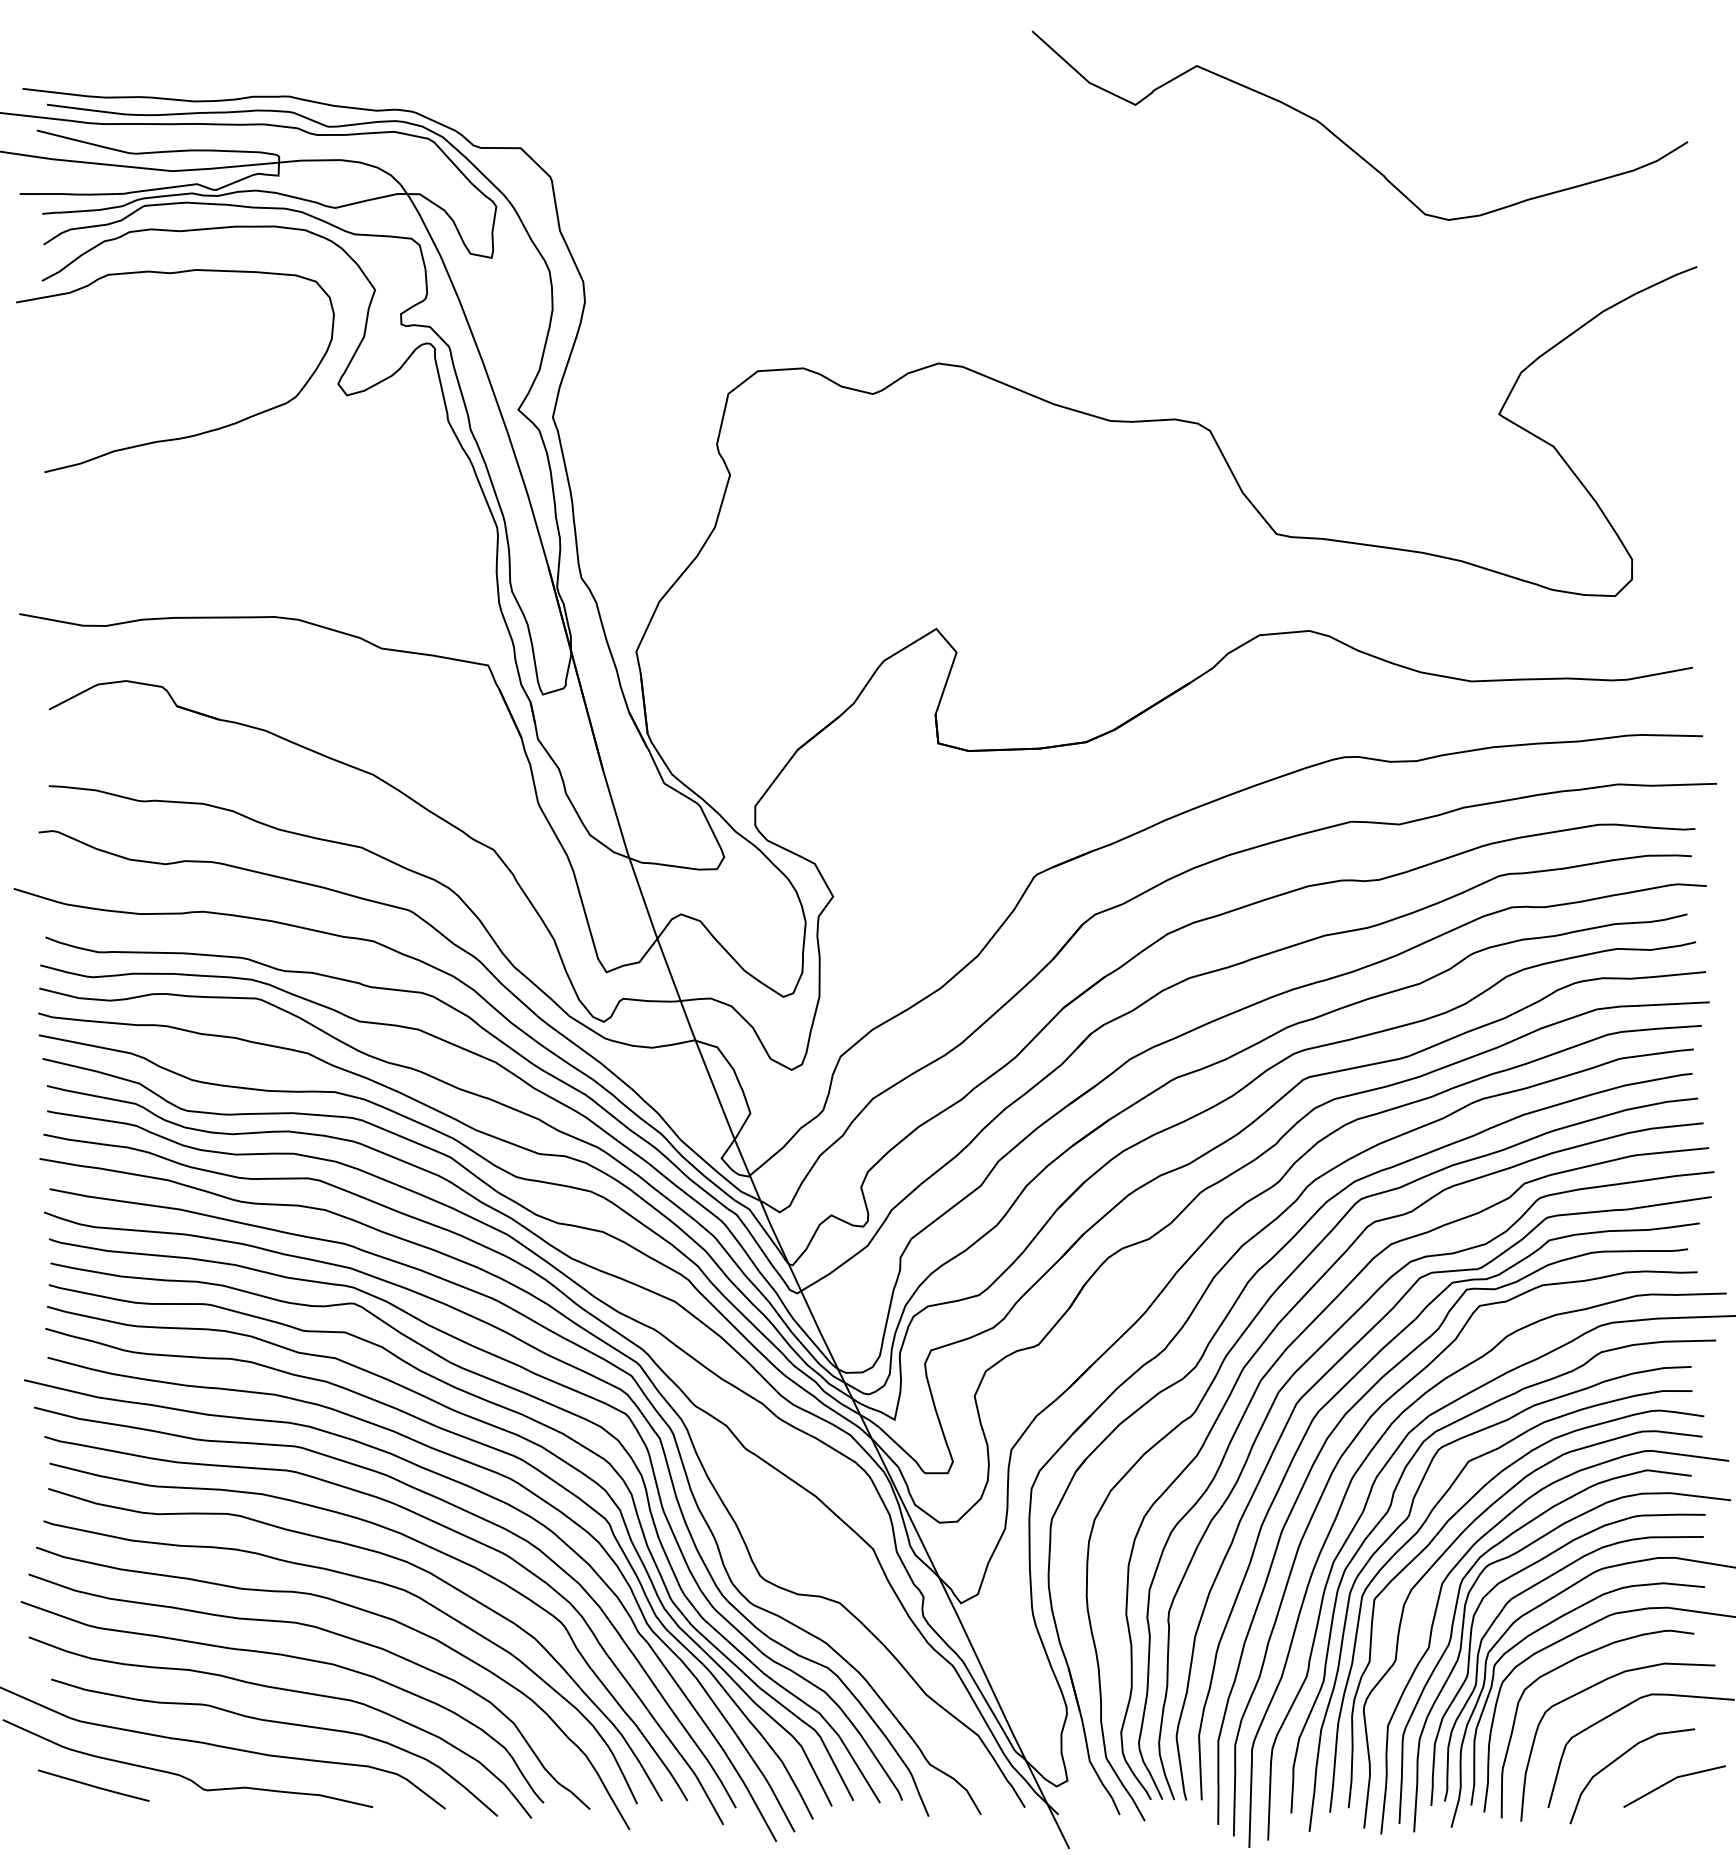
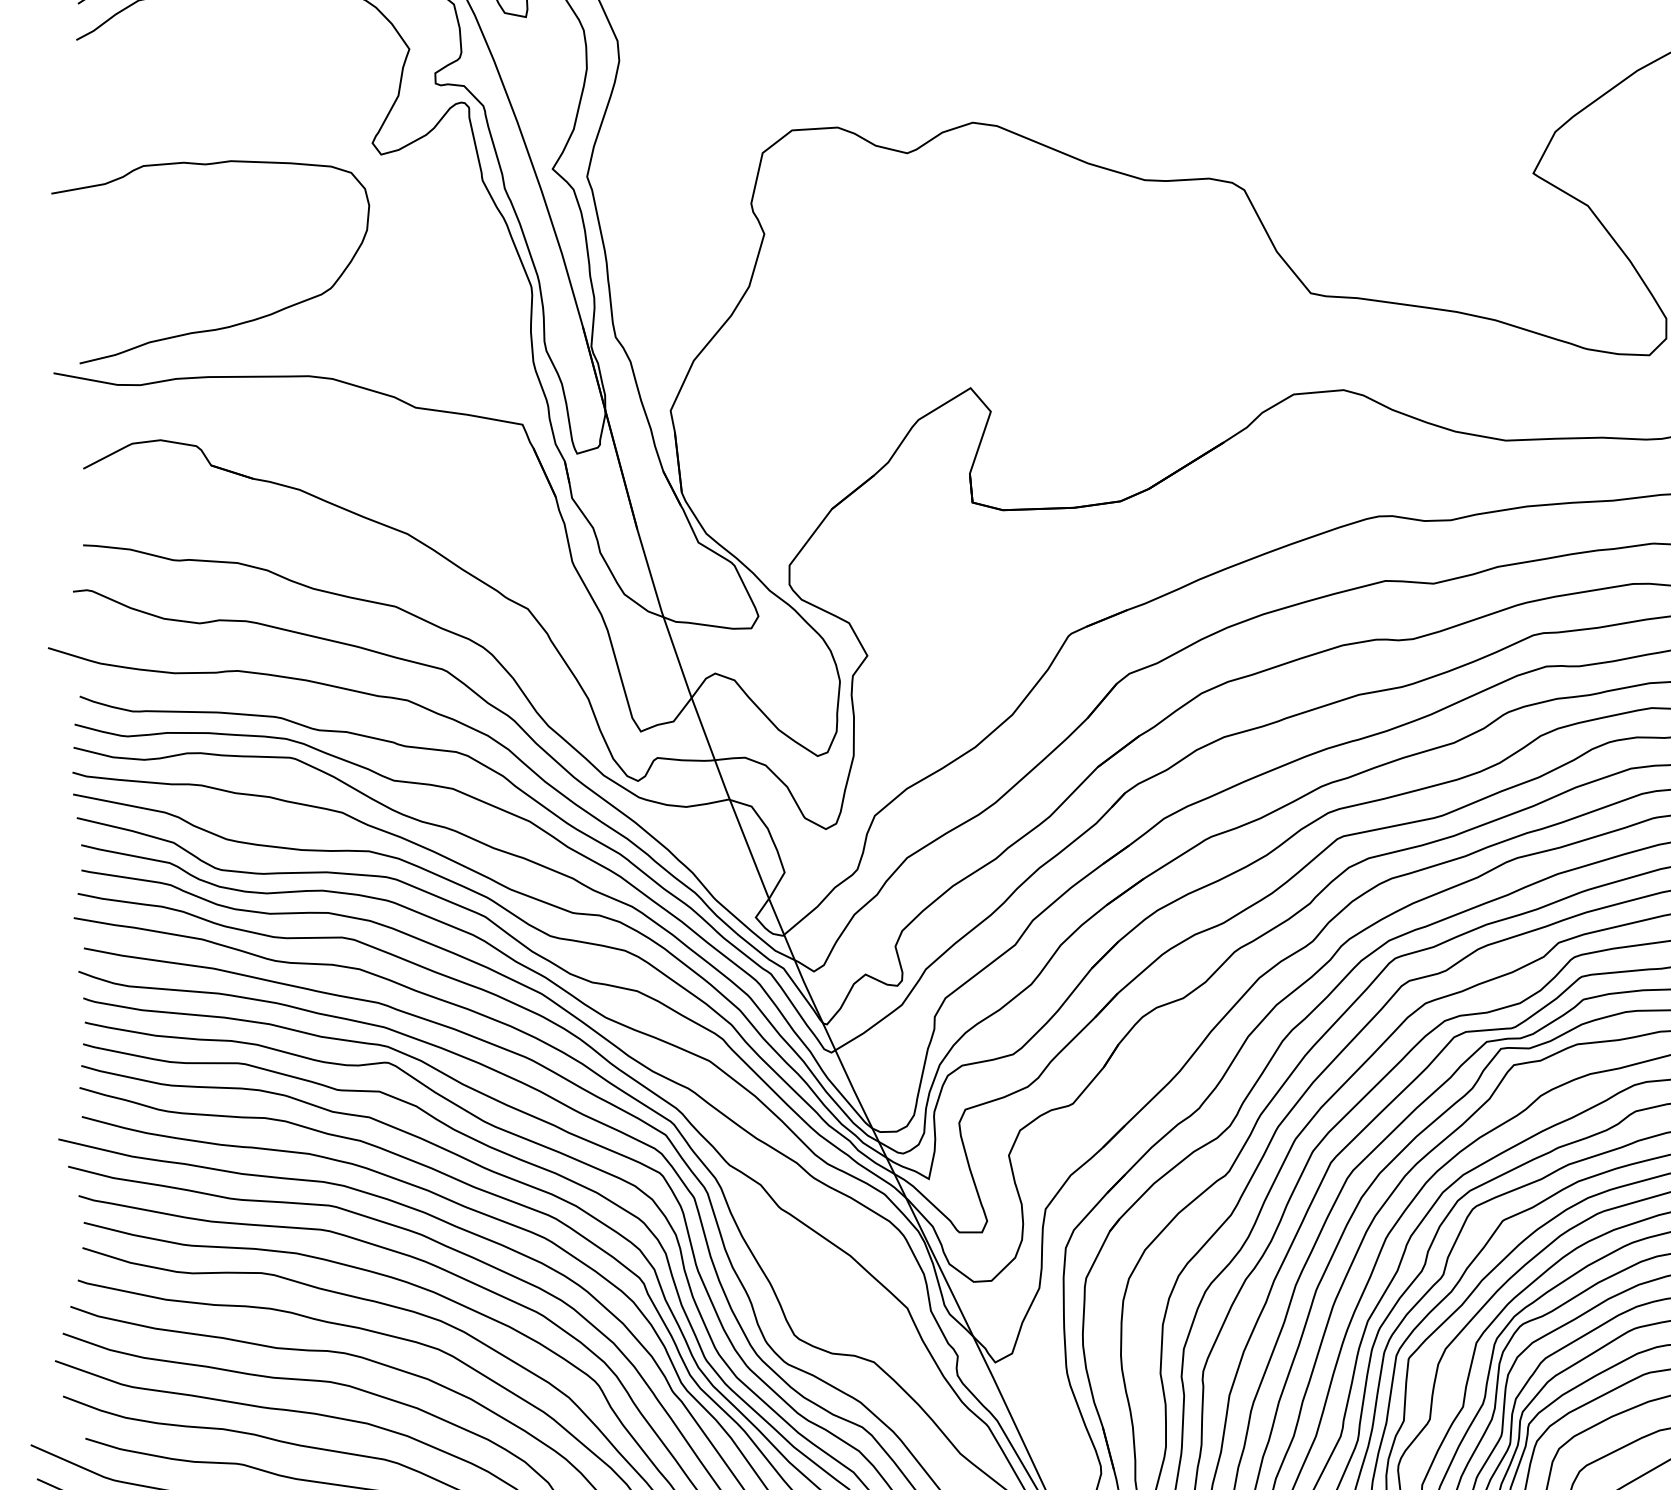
curve: (189, 435) -> (224, 326), moved

